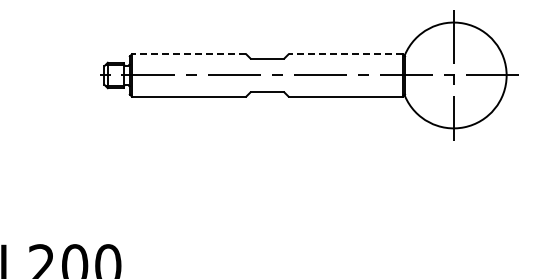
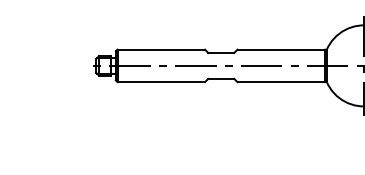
line: (188, 54) -> (160, 49), dashed -> solid
line: (345, 54) -> (281, 49), dashed -> solid

